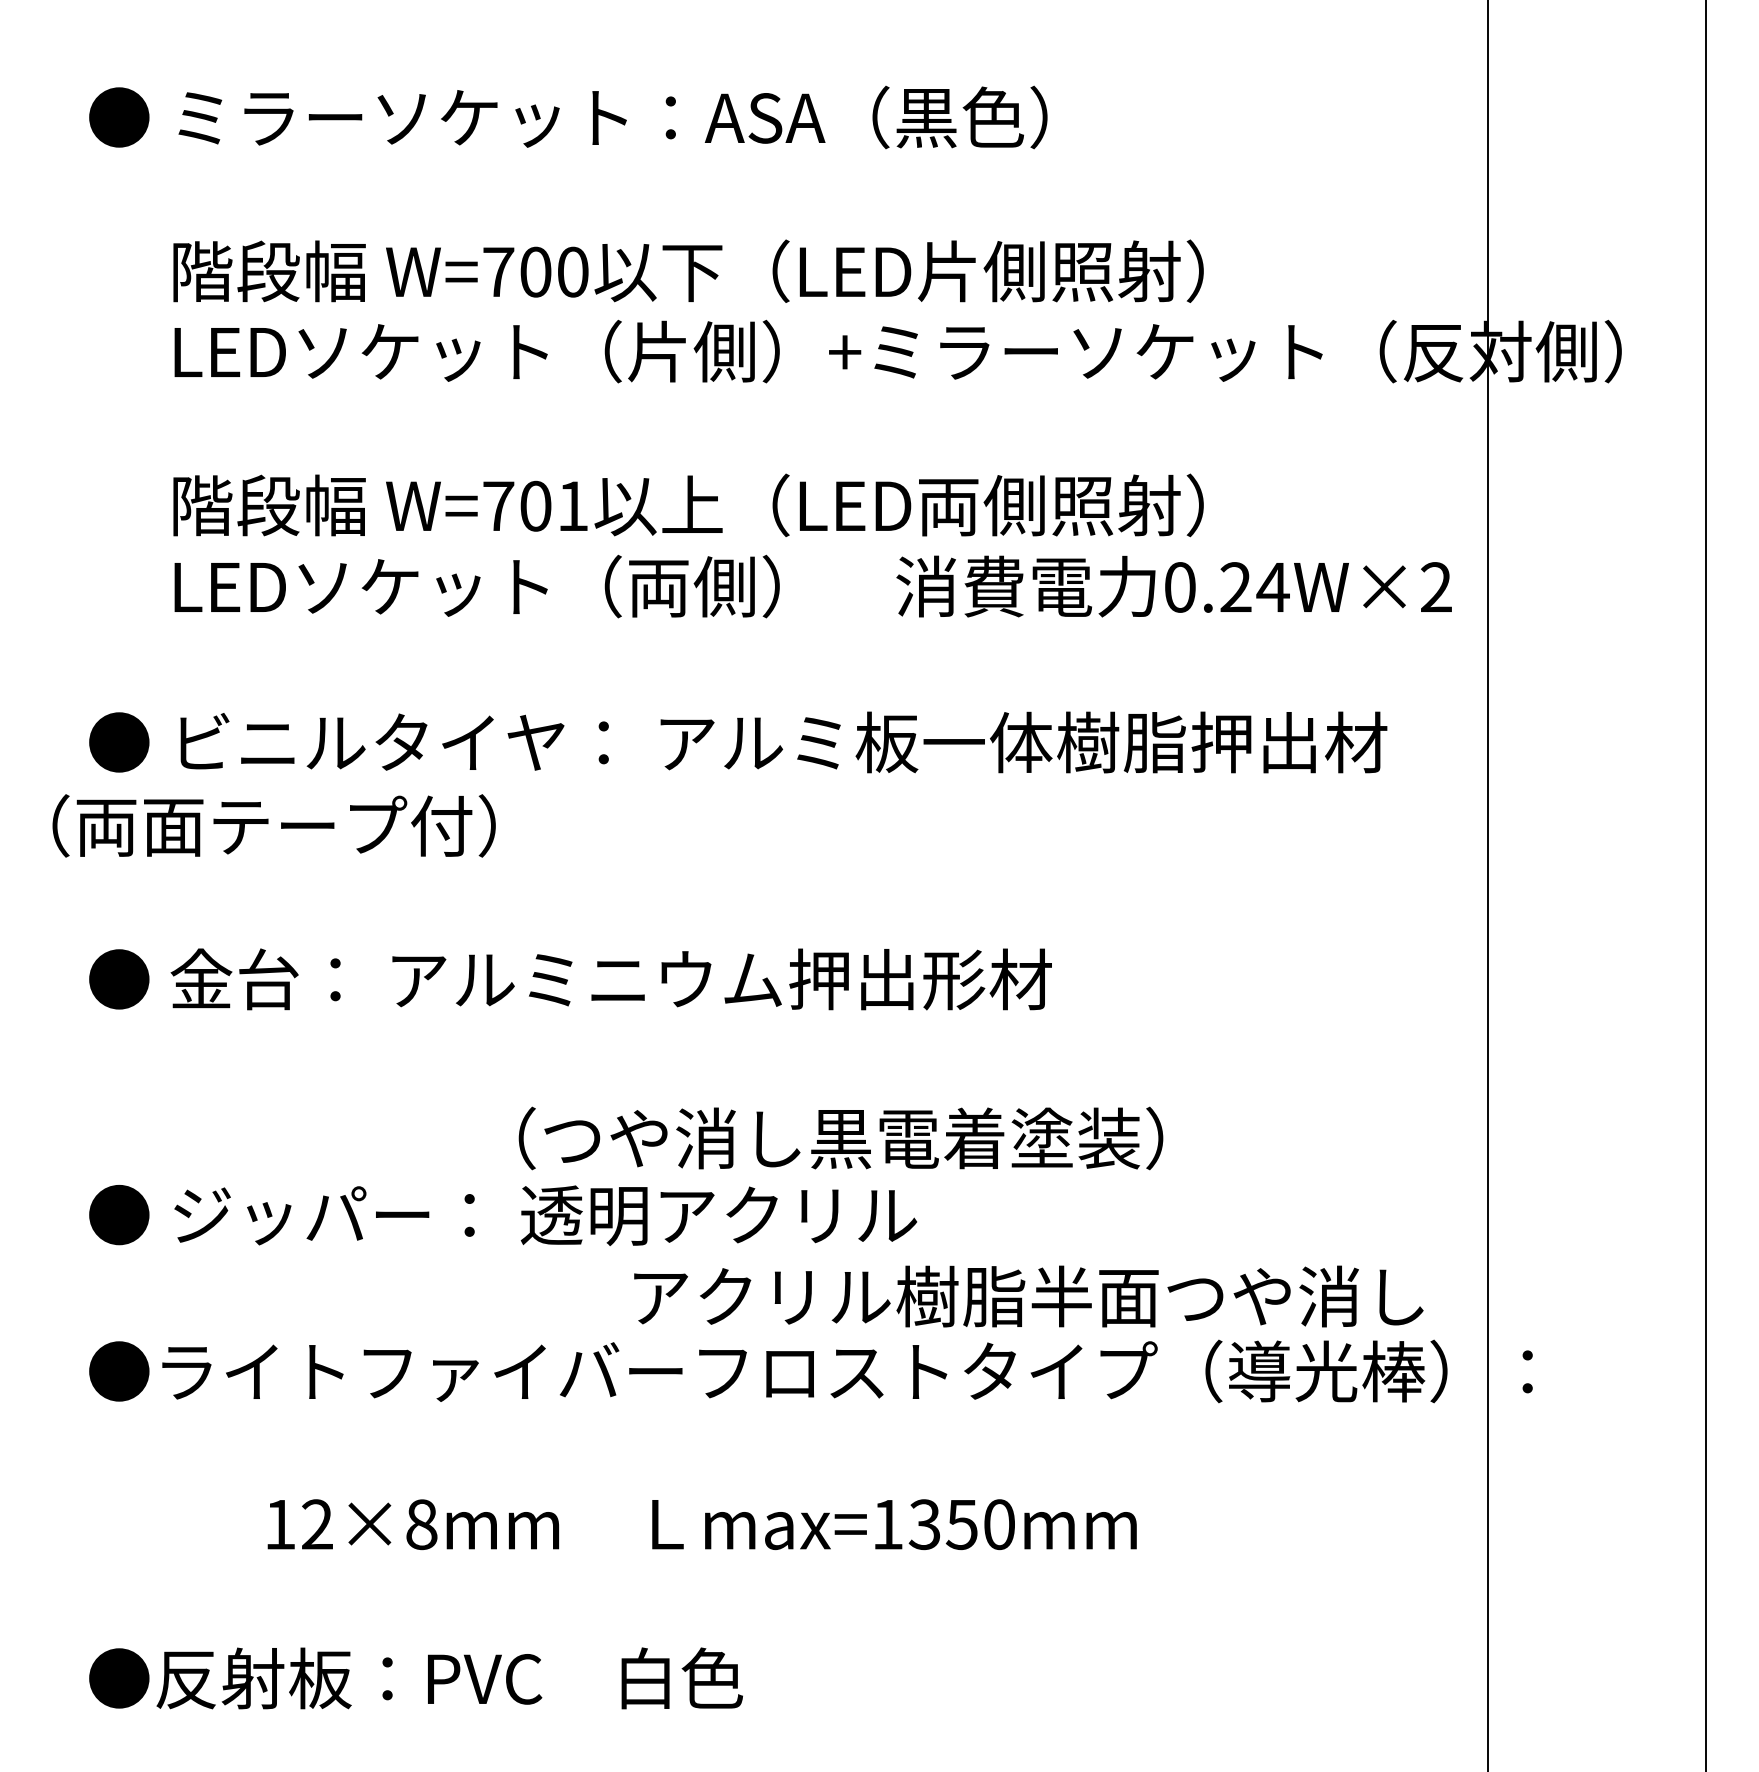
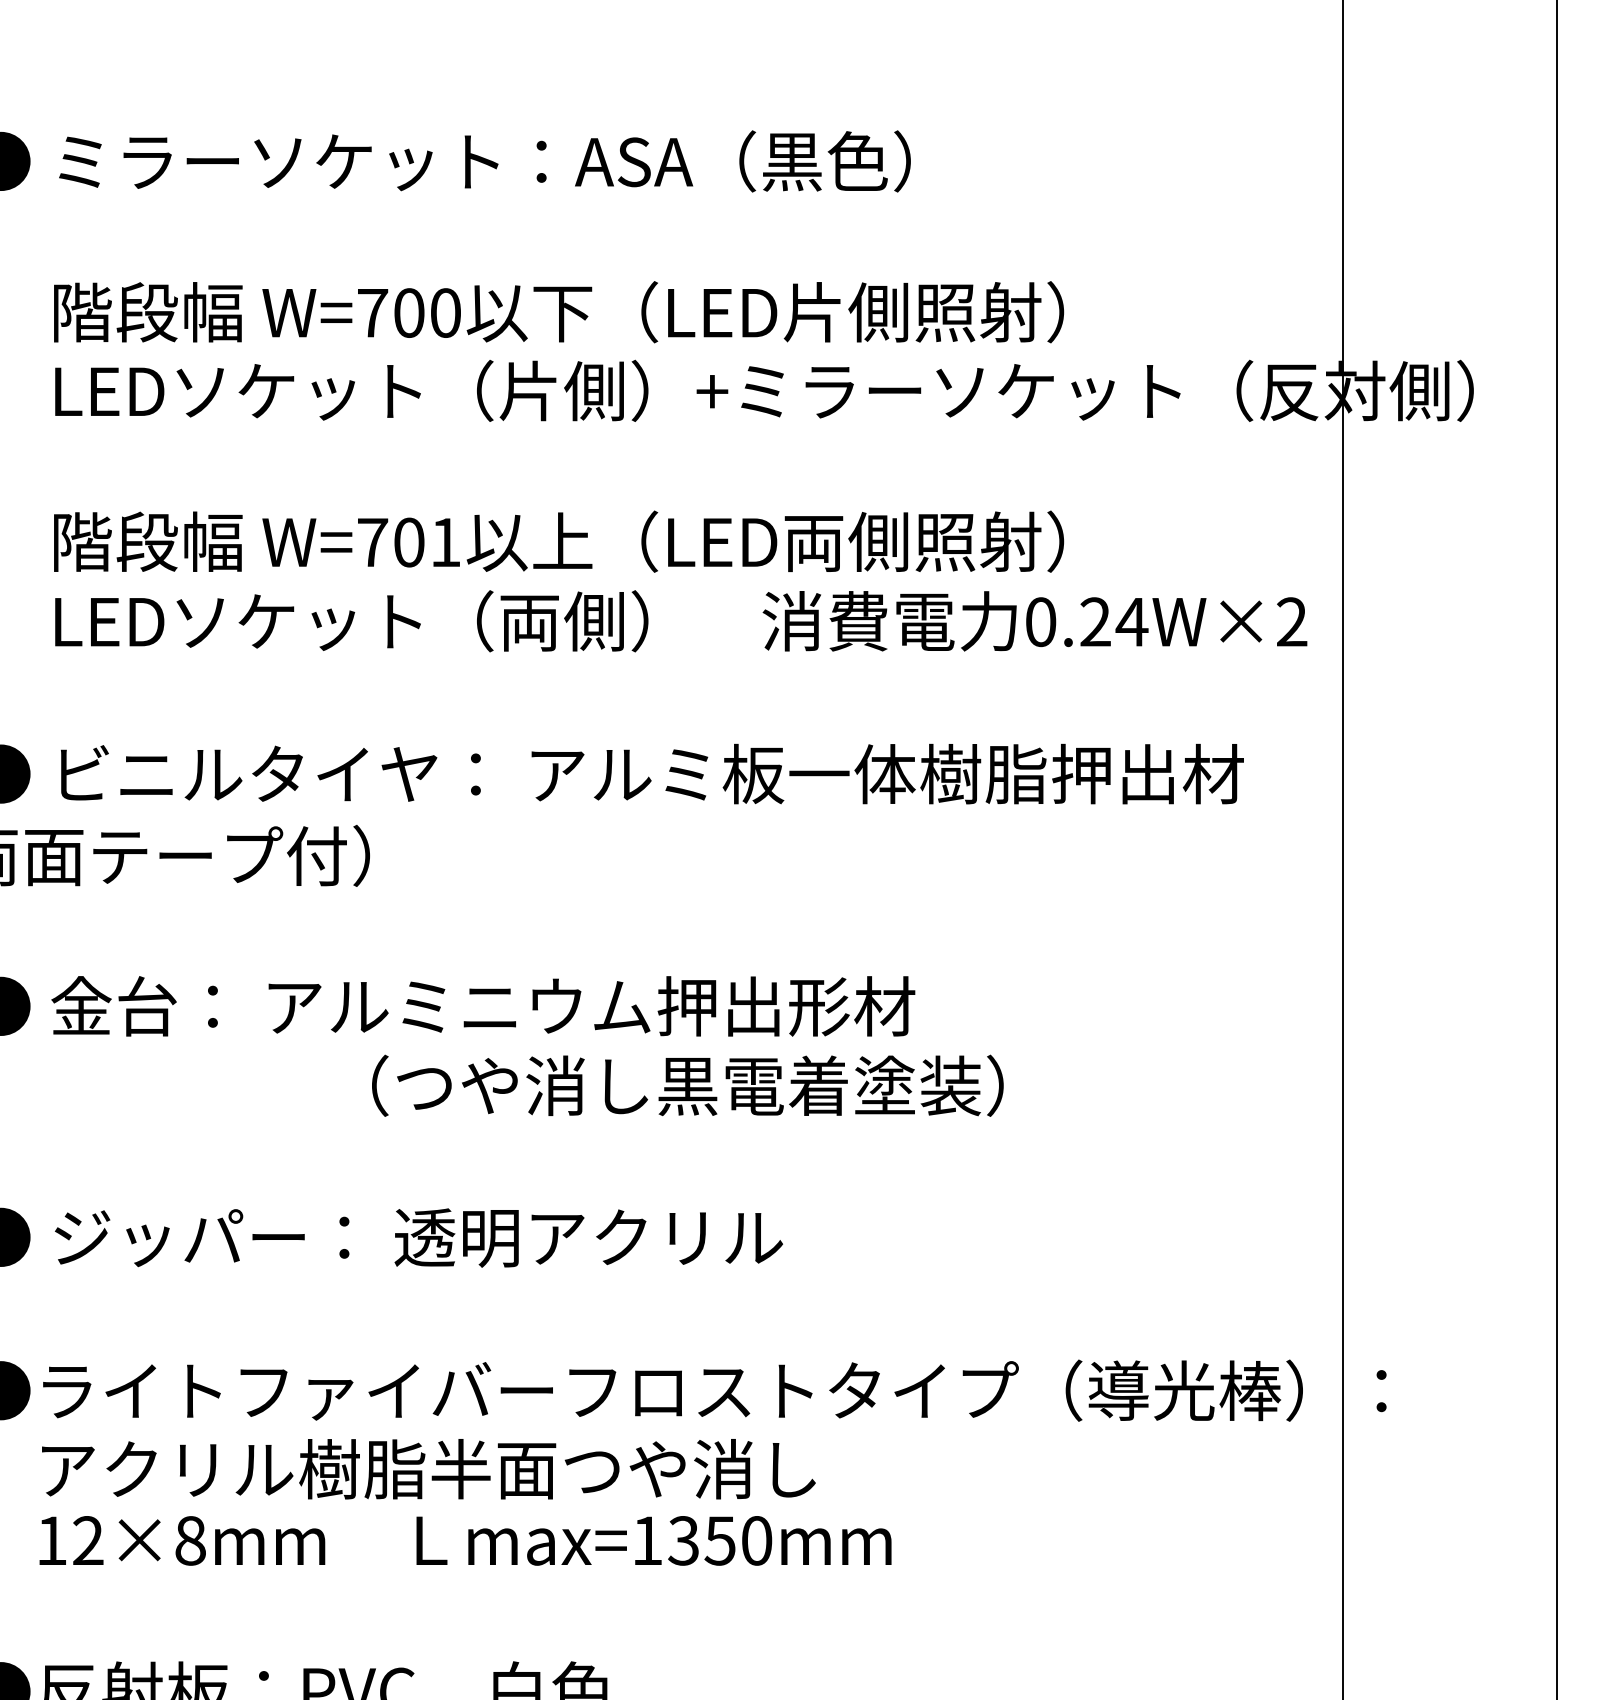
text: (840, 1138) -> (687, 1085), moved
text: (1028, 1296) -> (428, 1469), moved
text: (701, 1524) -> (464, 1540), moved

